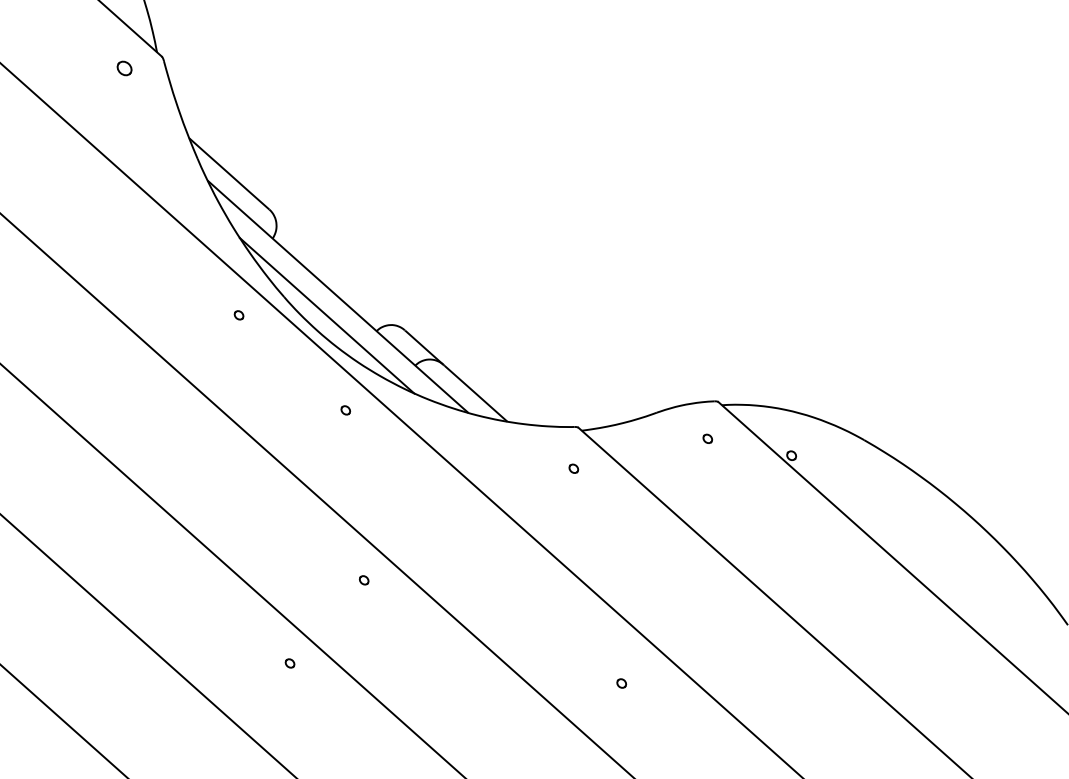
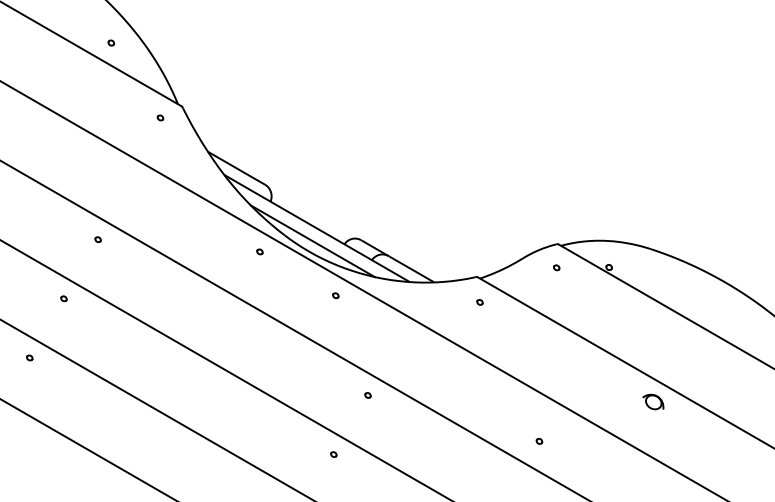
part: (124, 67) -> (160, 117), size x0.62
part: (621, 683) -> (539, 441), moved
part: (818, 684) -> (653, 401), added

